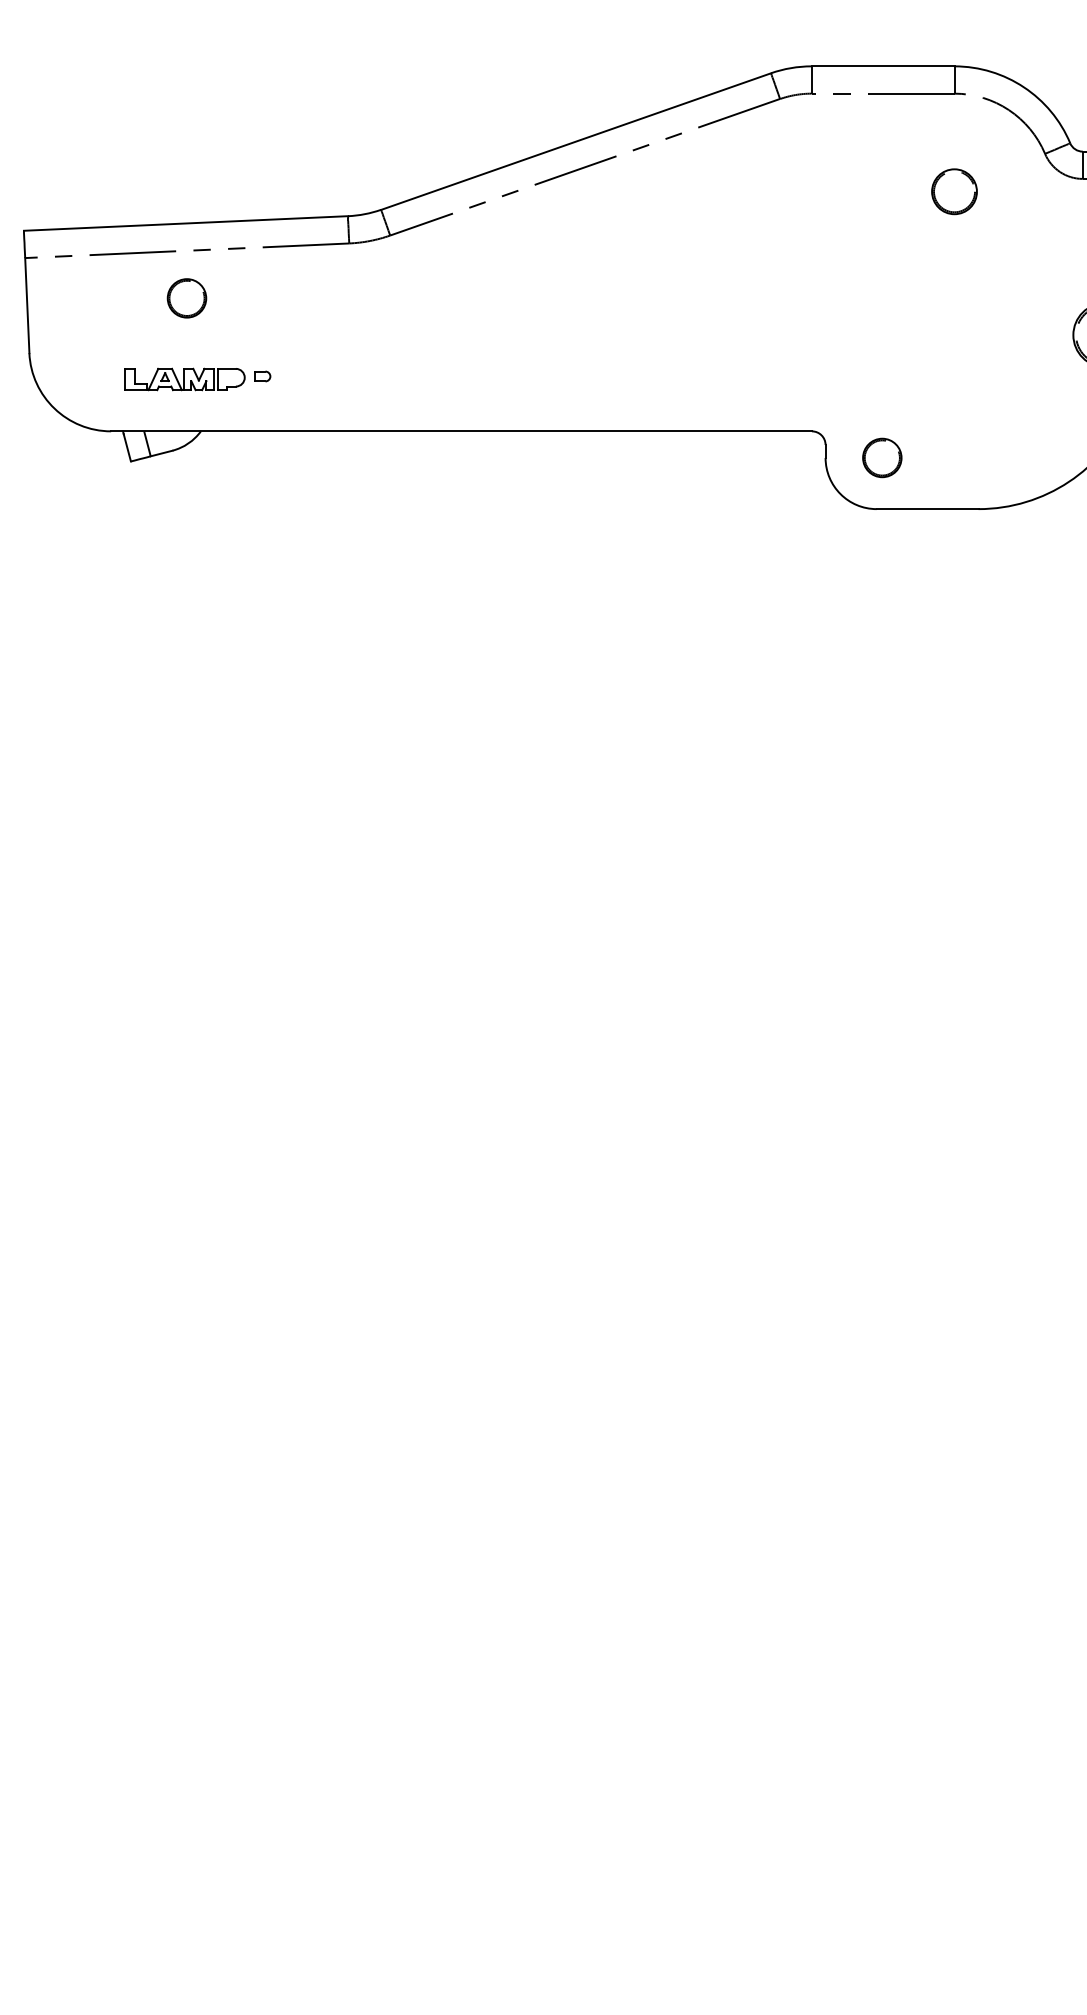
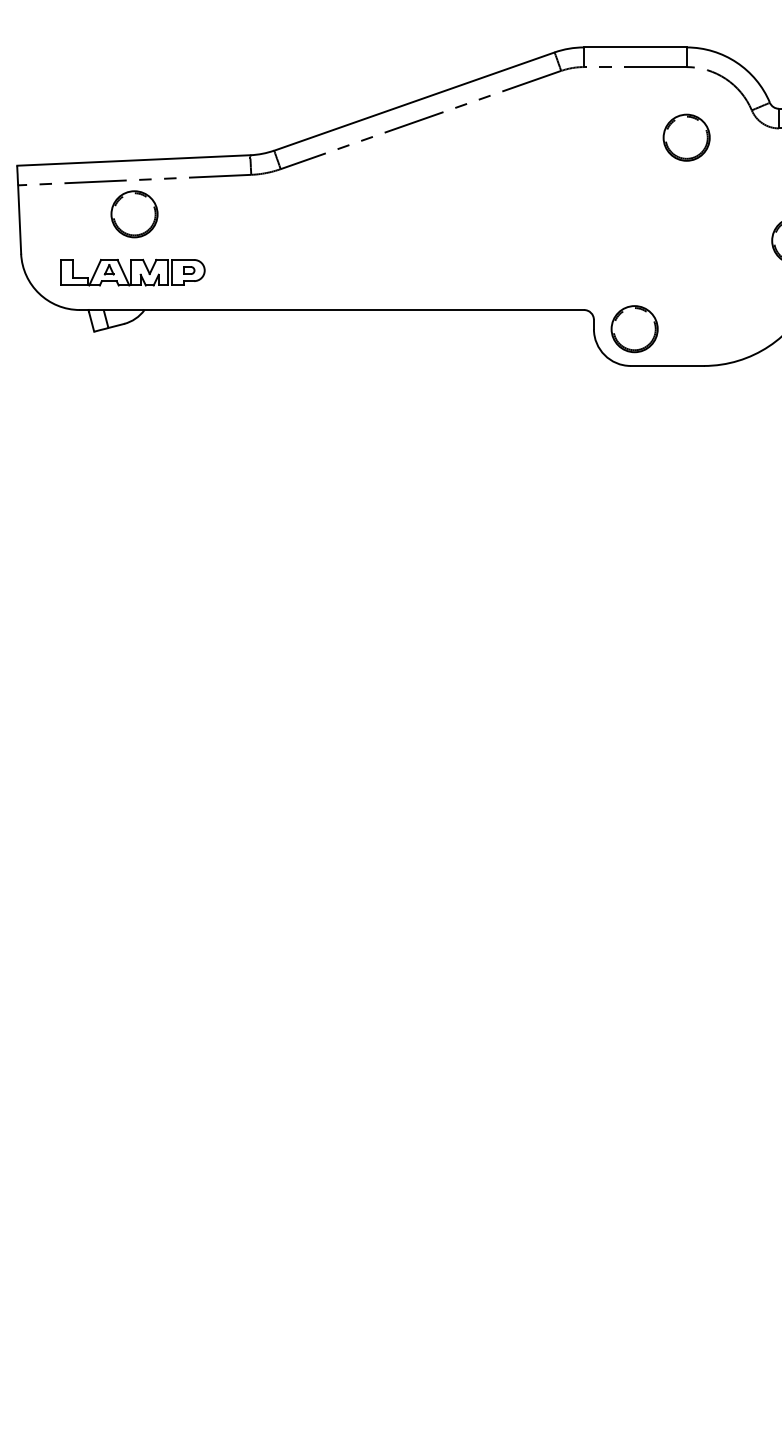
part: (954, 191) -> (686, 137), size x1.43
part: (186, 298) -> (134, 214), size x1.67
part: (184, 379) -> (132, 272), size x1.67
part: (882, 457) -> (634, 328), size x1.67

